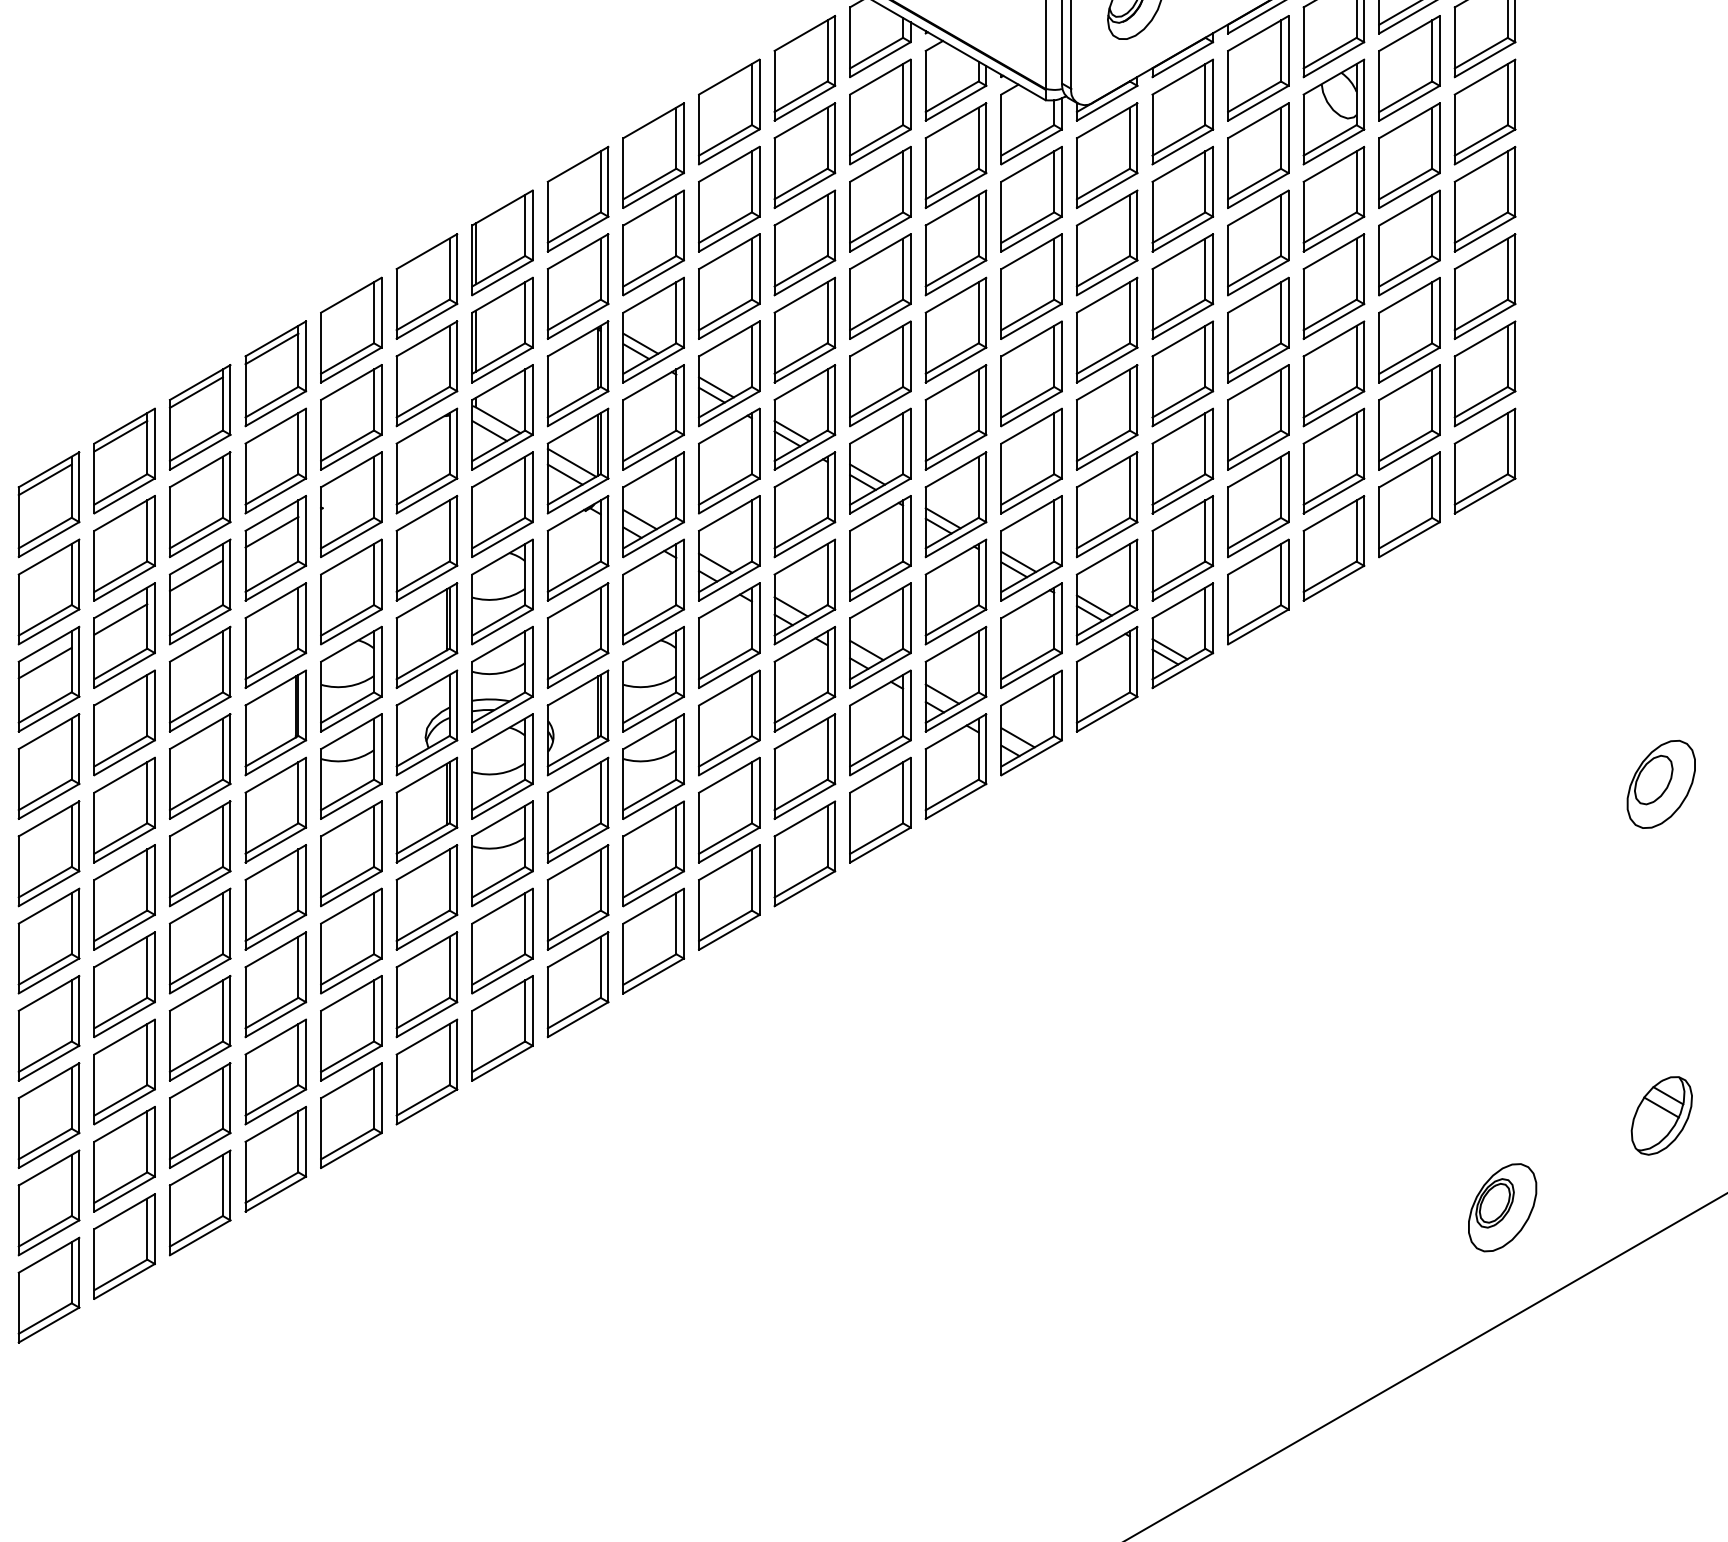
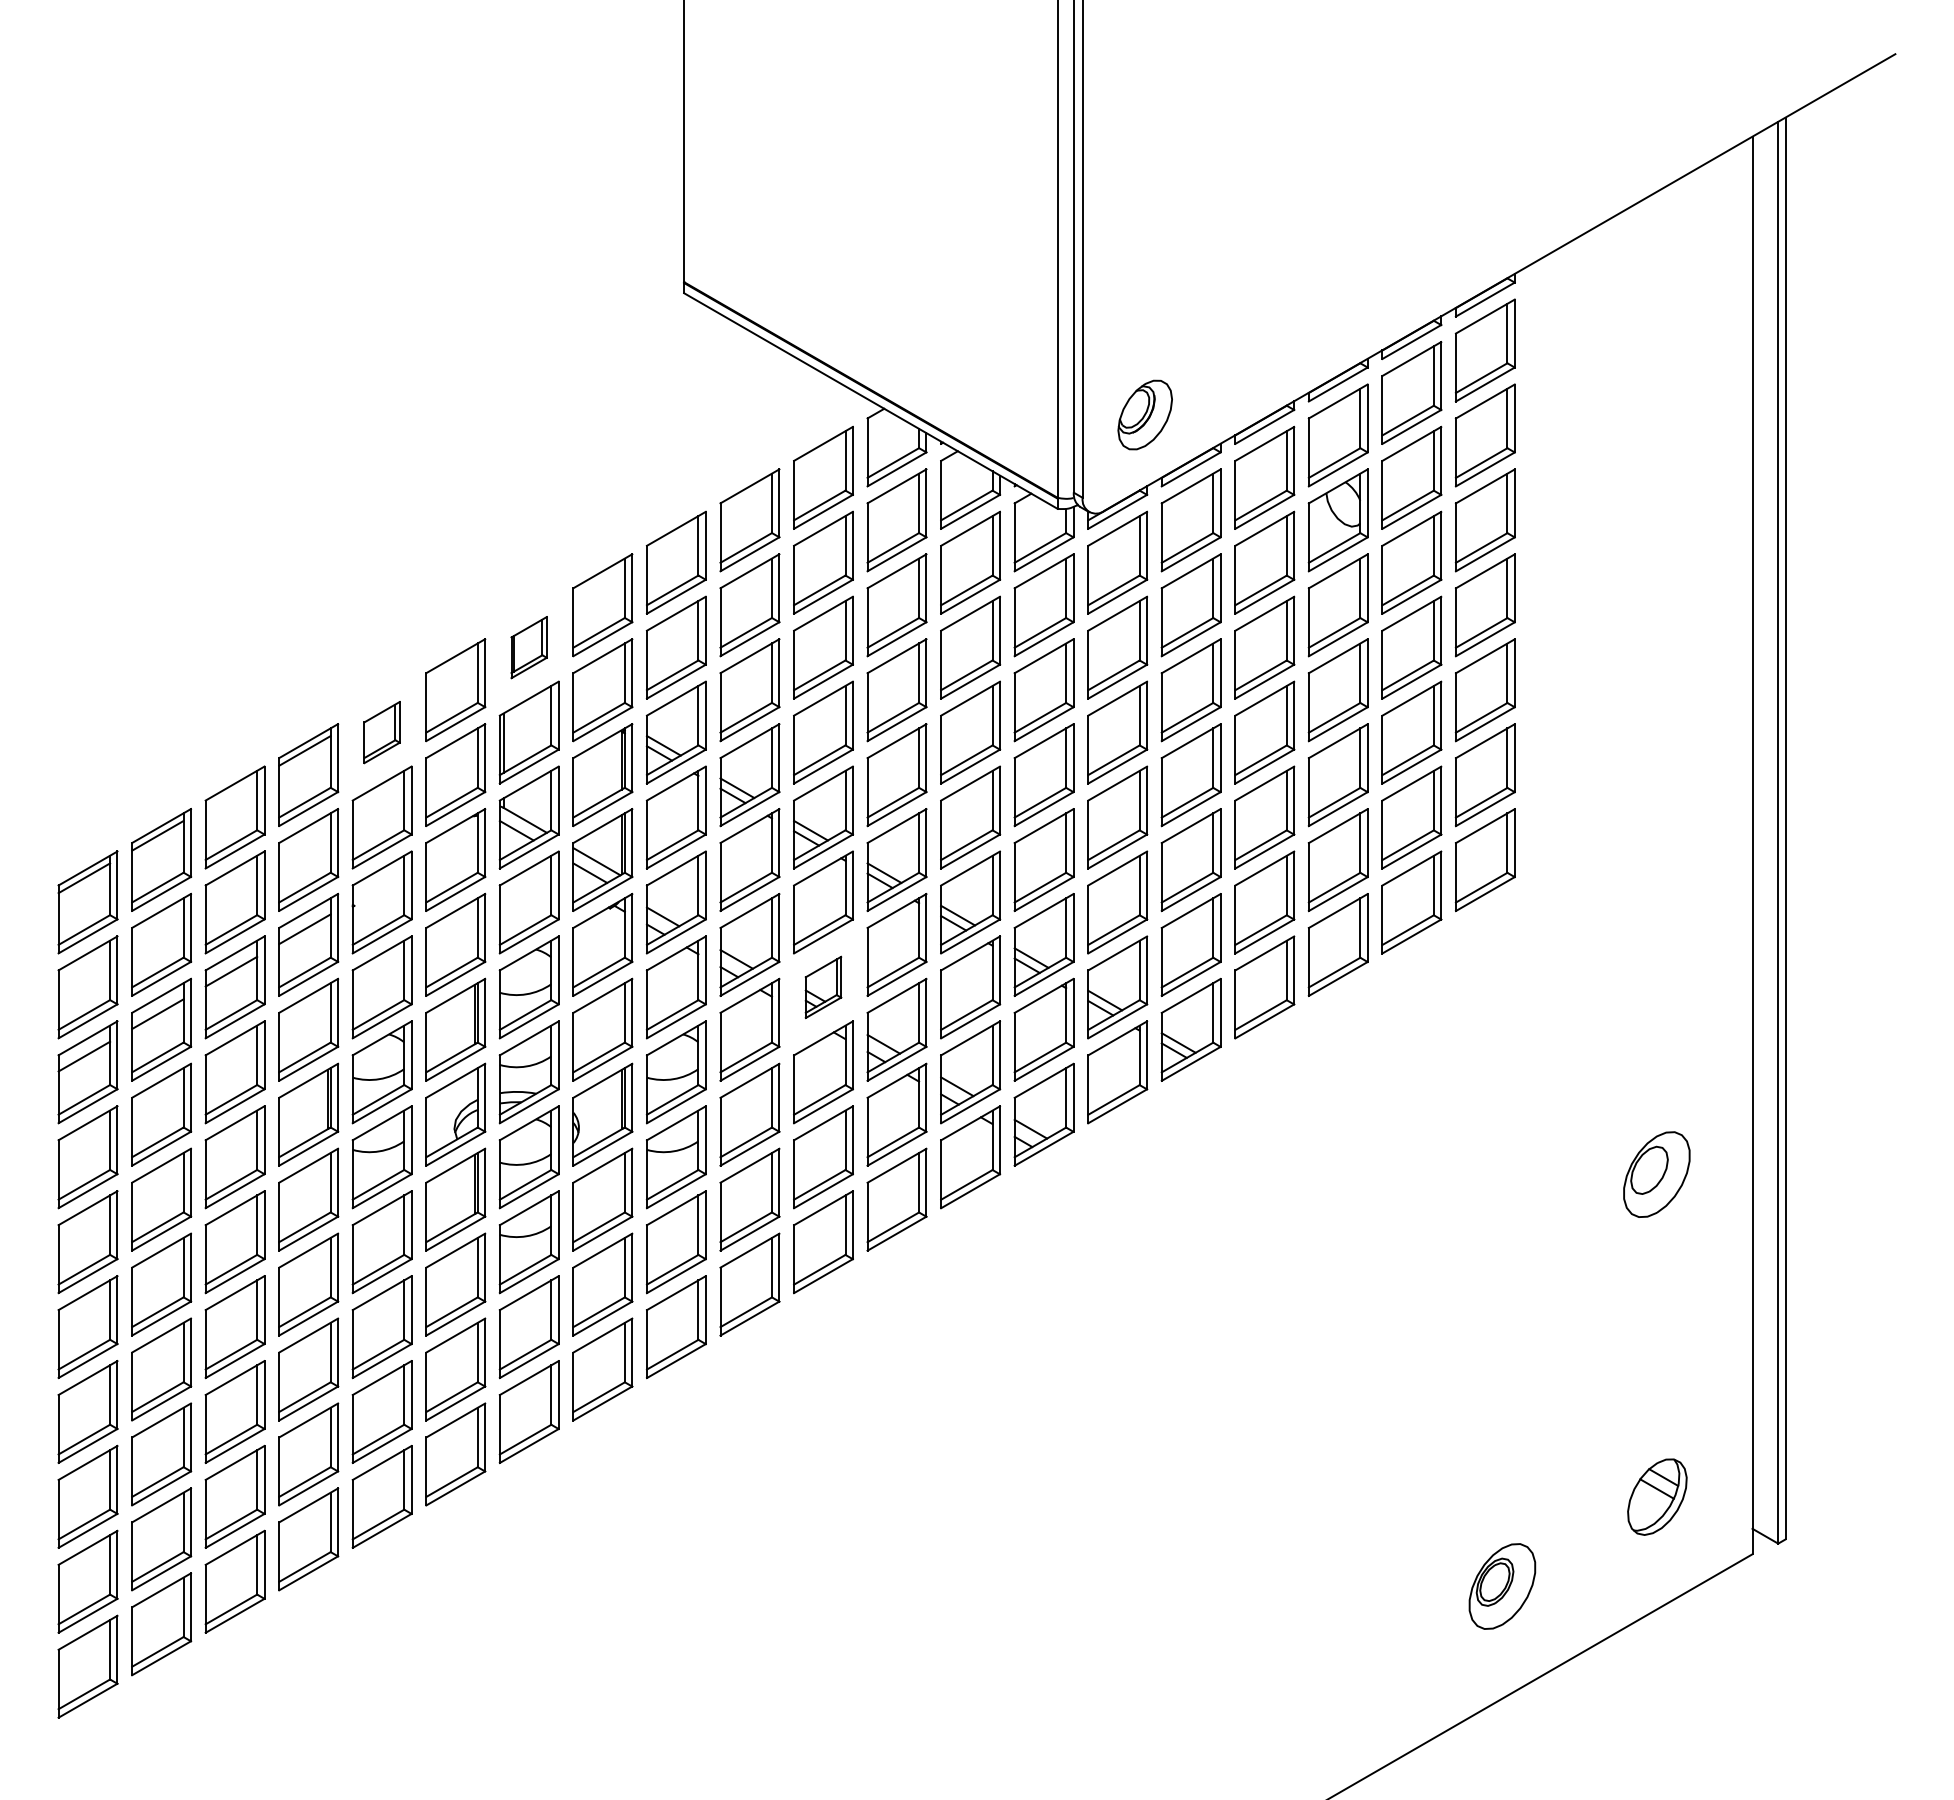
part: (501, 242) -> (528, 647), size x0.6
part: (350, 330) -> (381, 732), size x0.6
line: (196, 392) -> (231, 793), removed
part: (804, 592) -> (823, 987), size x0.6

